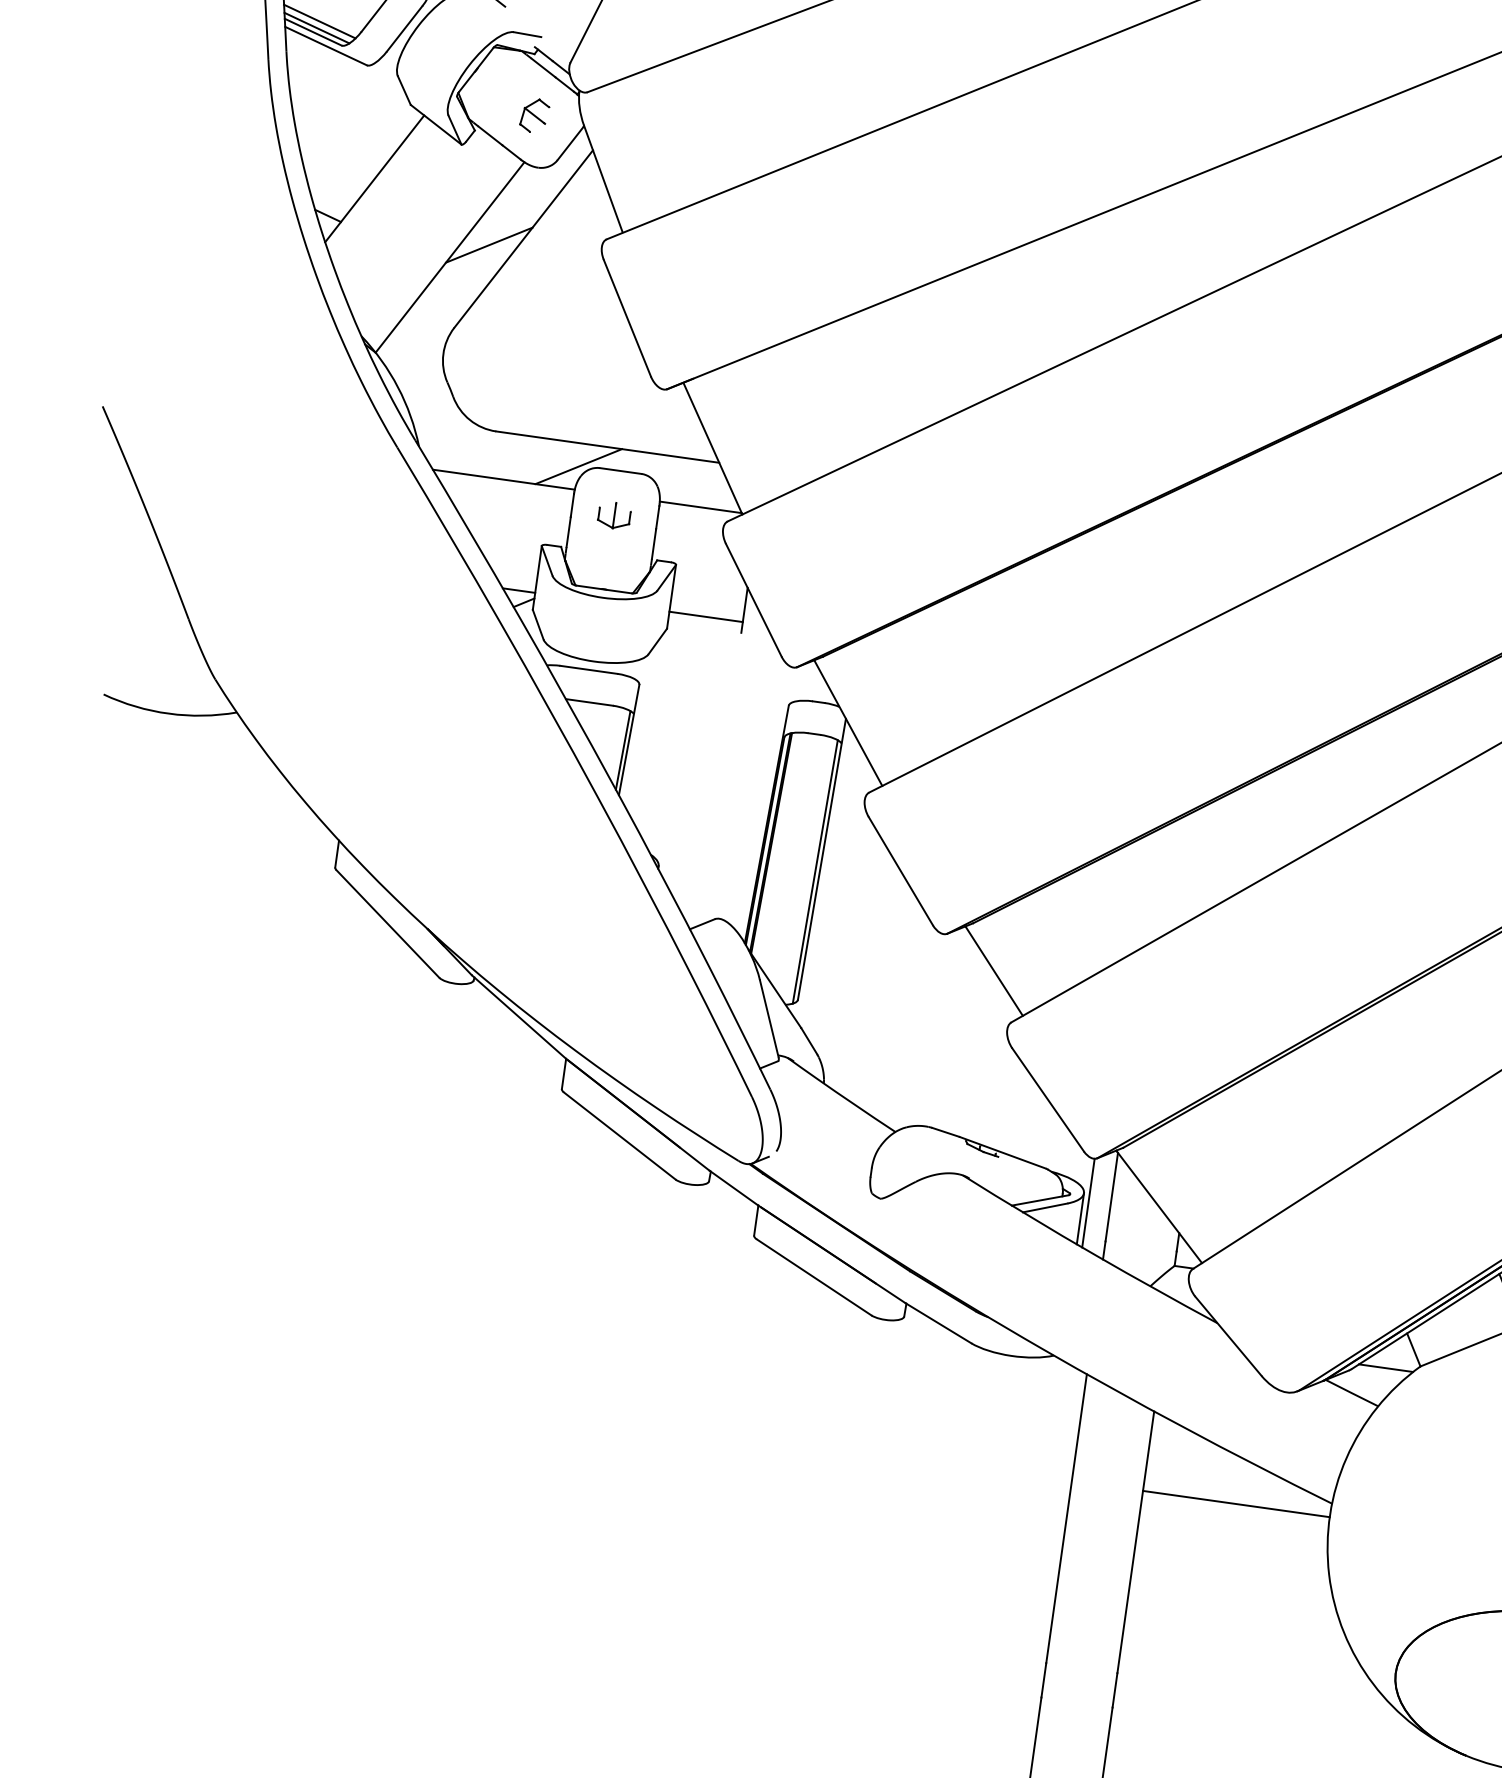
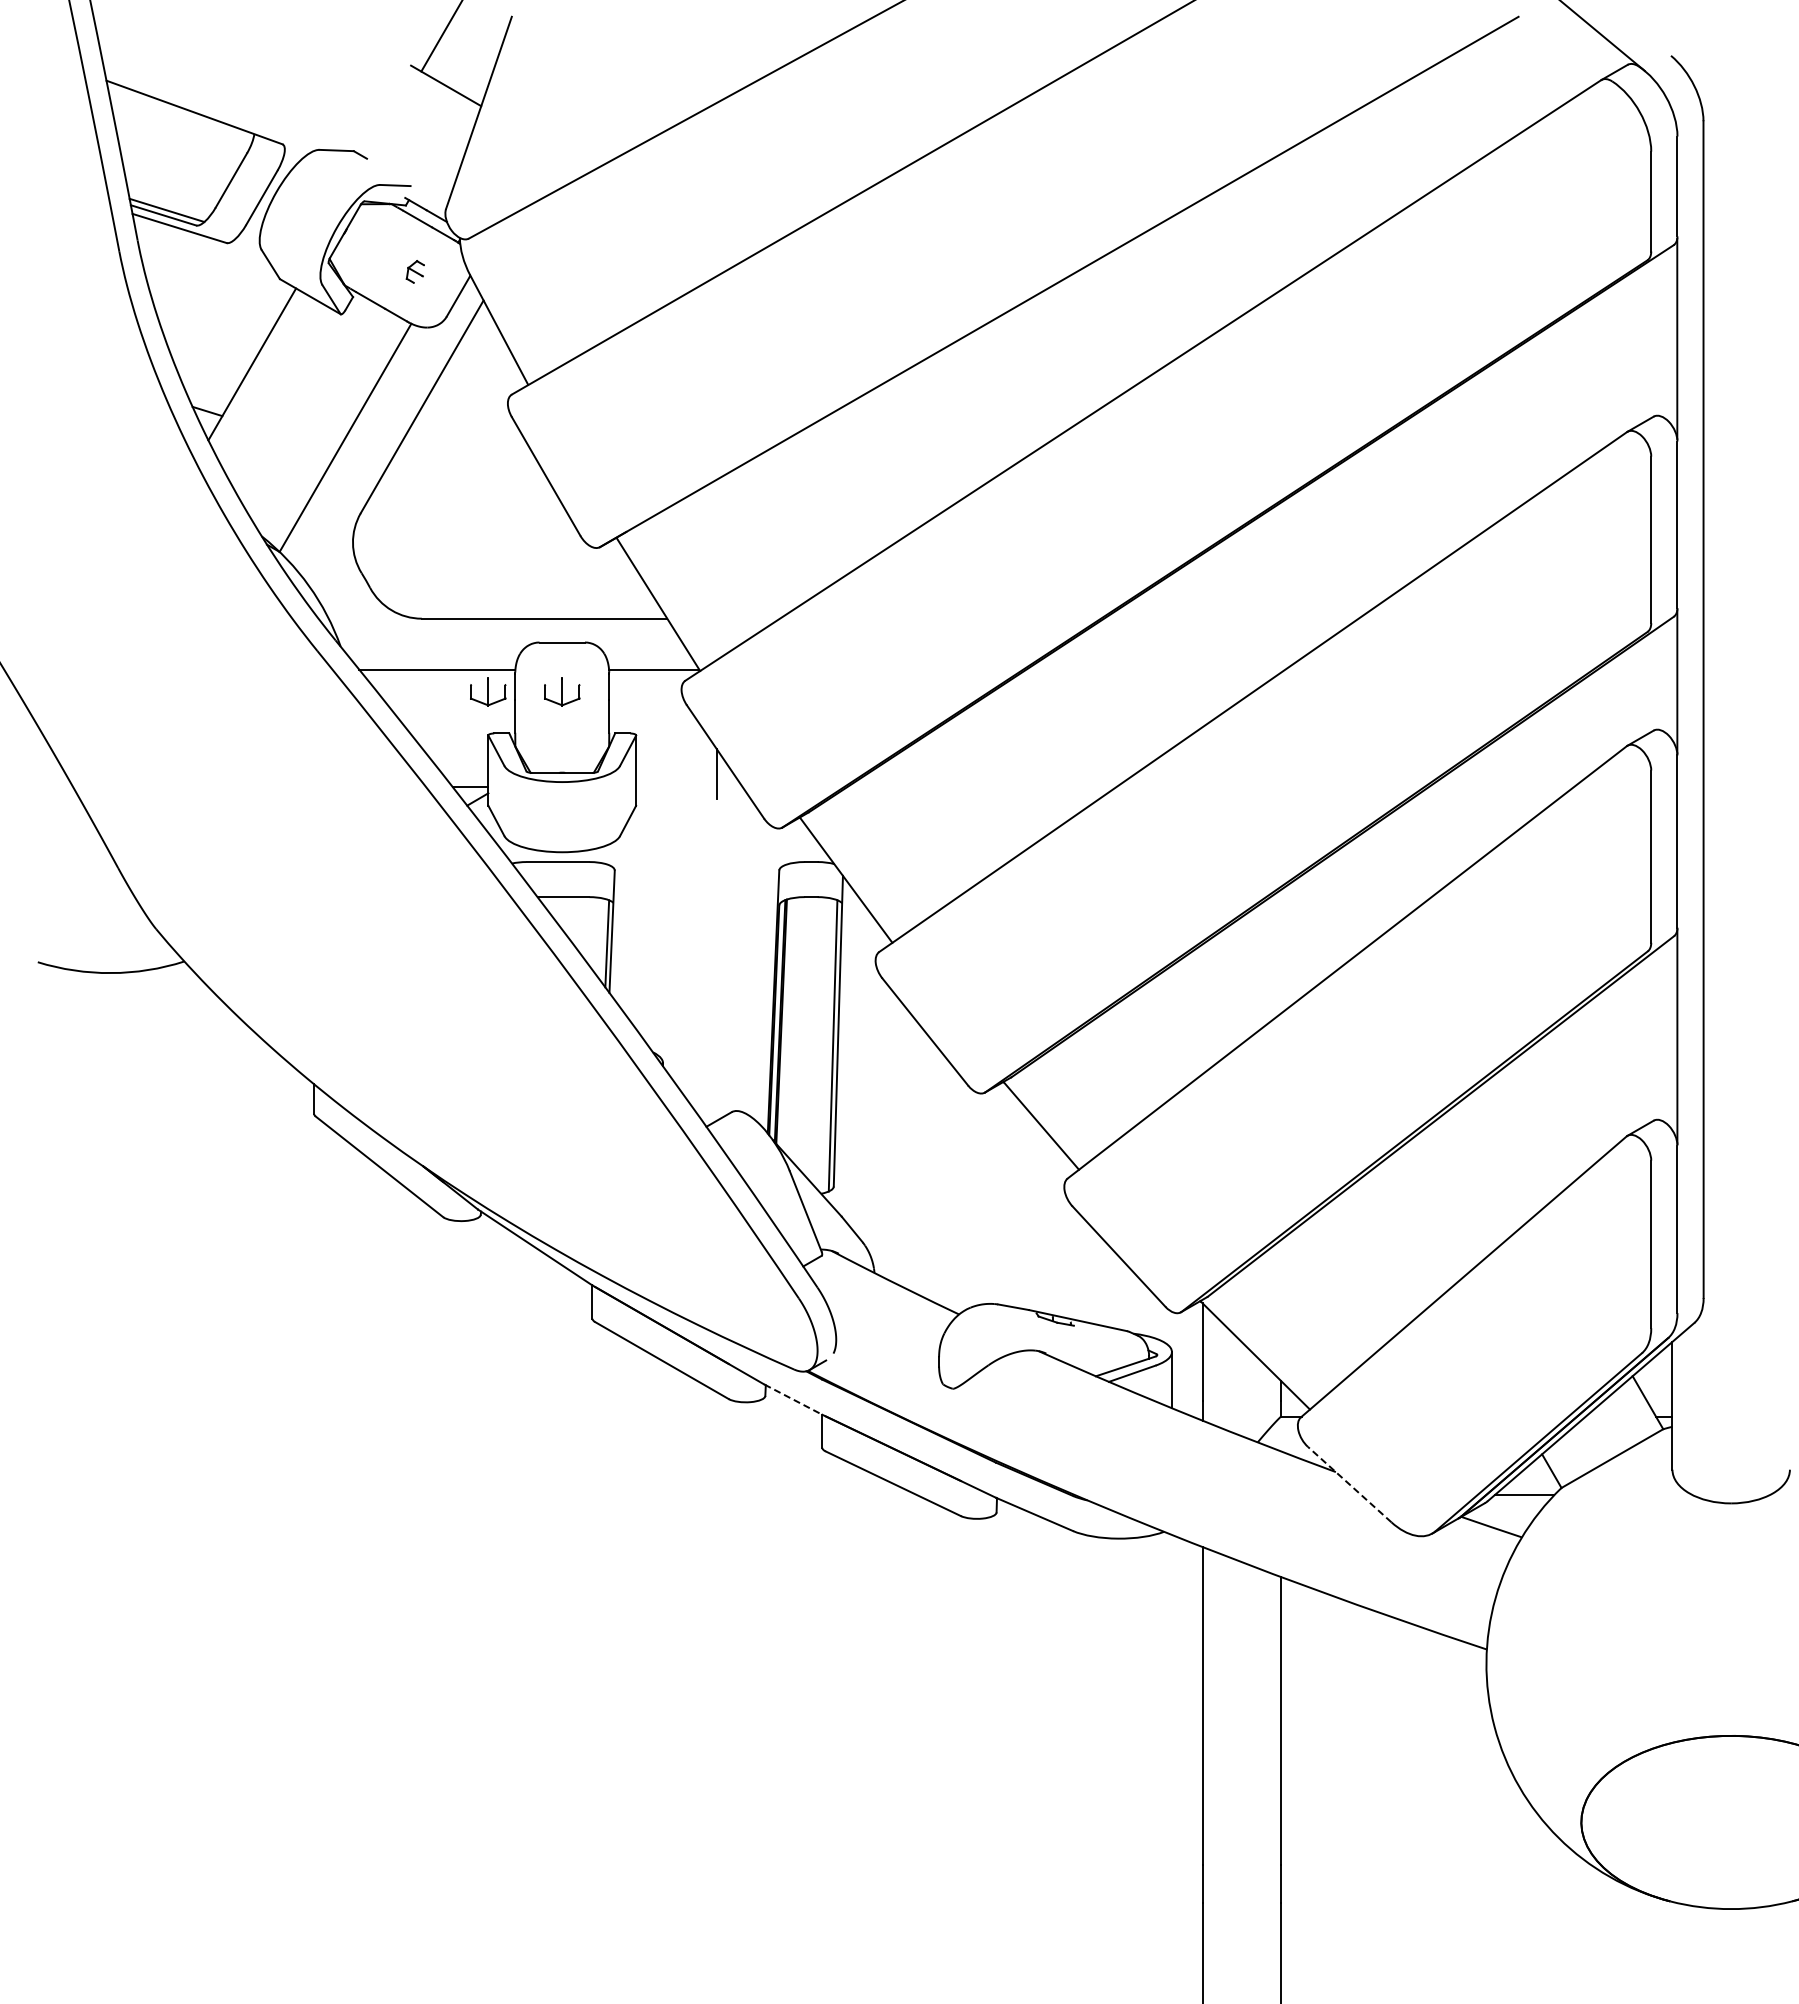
line: (320, 21) -> (169, 202), removed
part: (534, 115) -> (415, 271), size x0.6
line: (488, 244) -> (385, 418), removed
line: (579, 466) -> (516, 643), removed
part: (547, 506) -> (488, 691), added
line: (706, 617) -> (676, 787), removed
line: (734, 1188) -> (793, 1399), solid -> dashed
line: (1088, 1202) -> (1178, 1361), removed
line: (1228, 1336) -> (1349, 1484), solid -> dashed
line: (1236, 1504) -> (1383, 1664), removed

